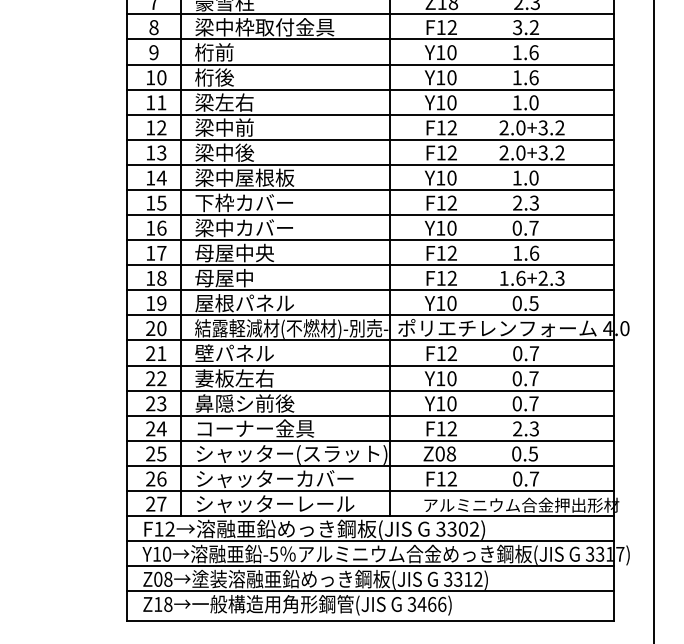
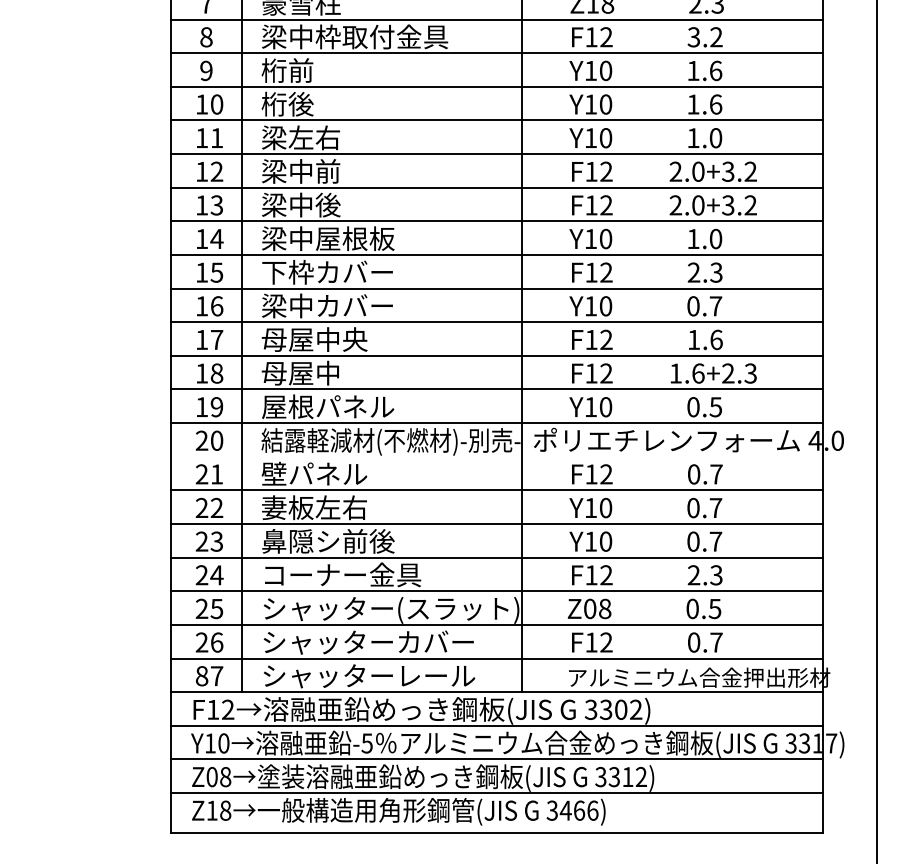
line: (370, 340) -> (496, 456), removed
text: (150, 504) -> (201, 676), 27 -> 87

